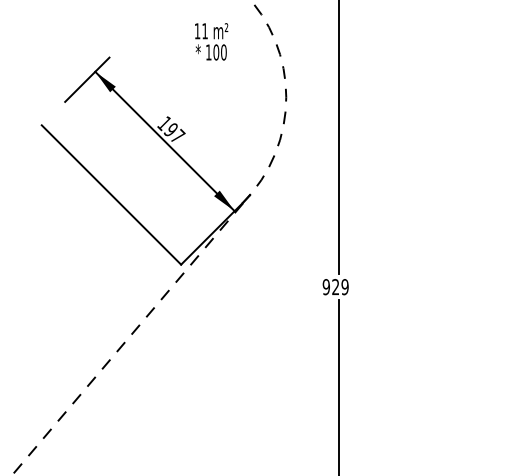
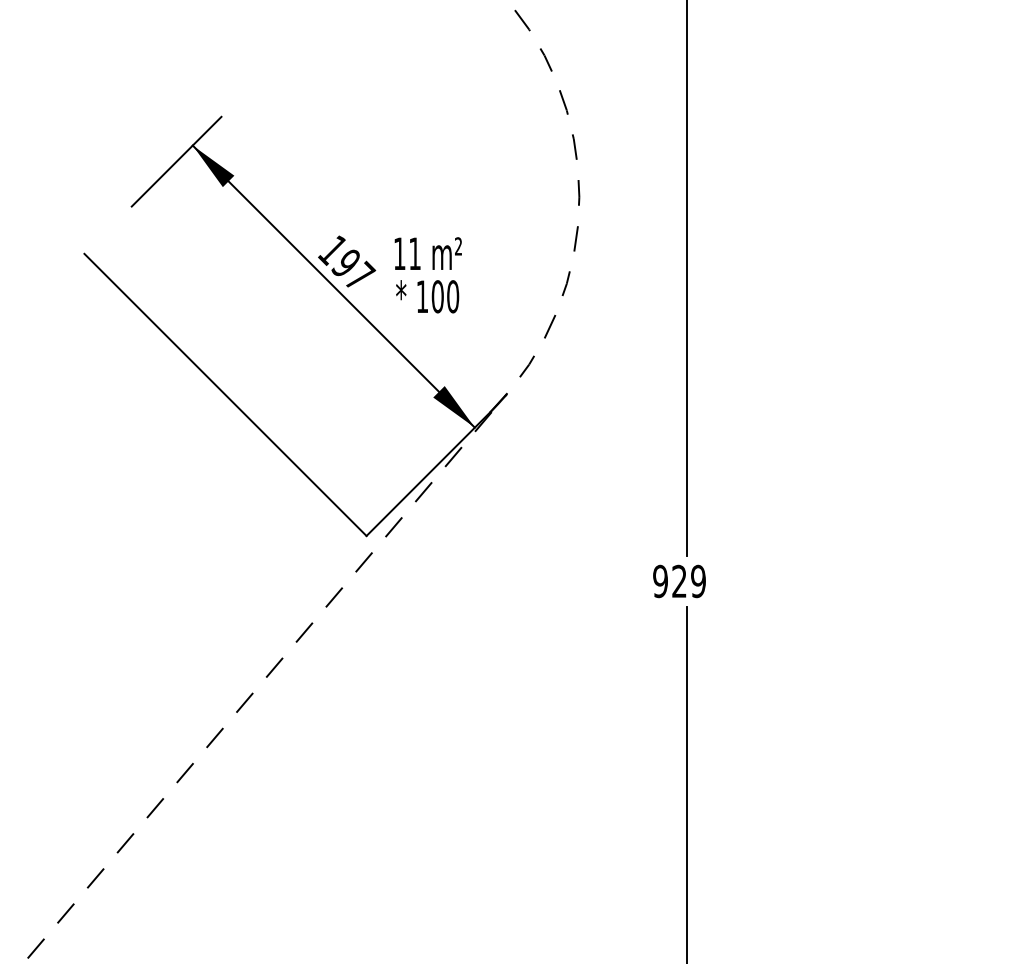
text: (211, 41) -> (428, 274), moved

